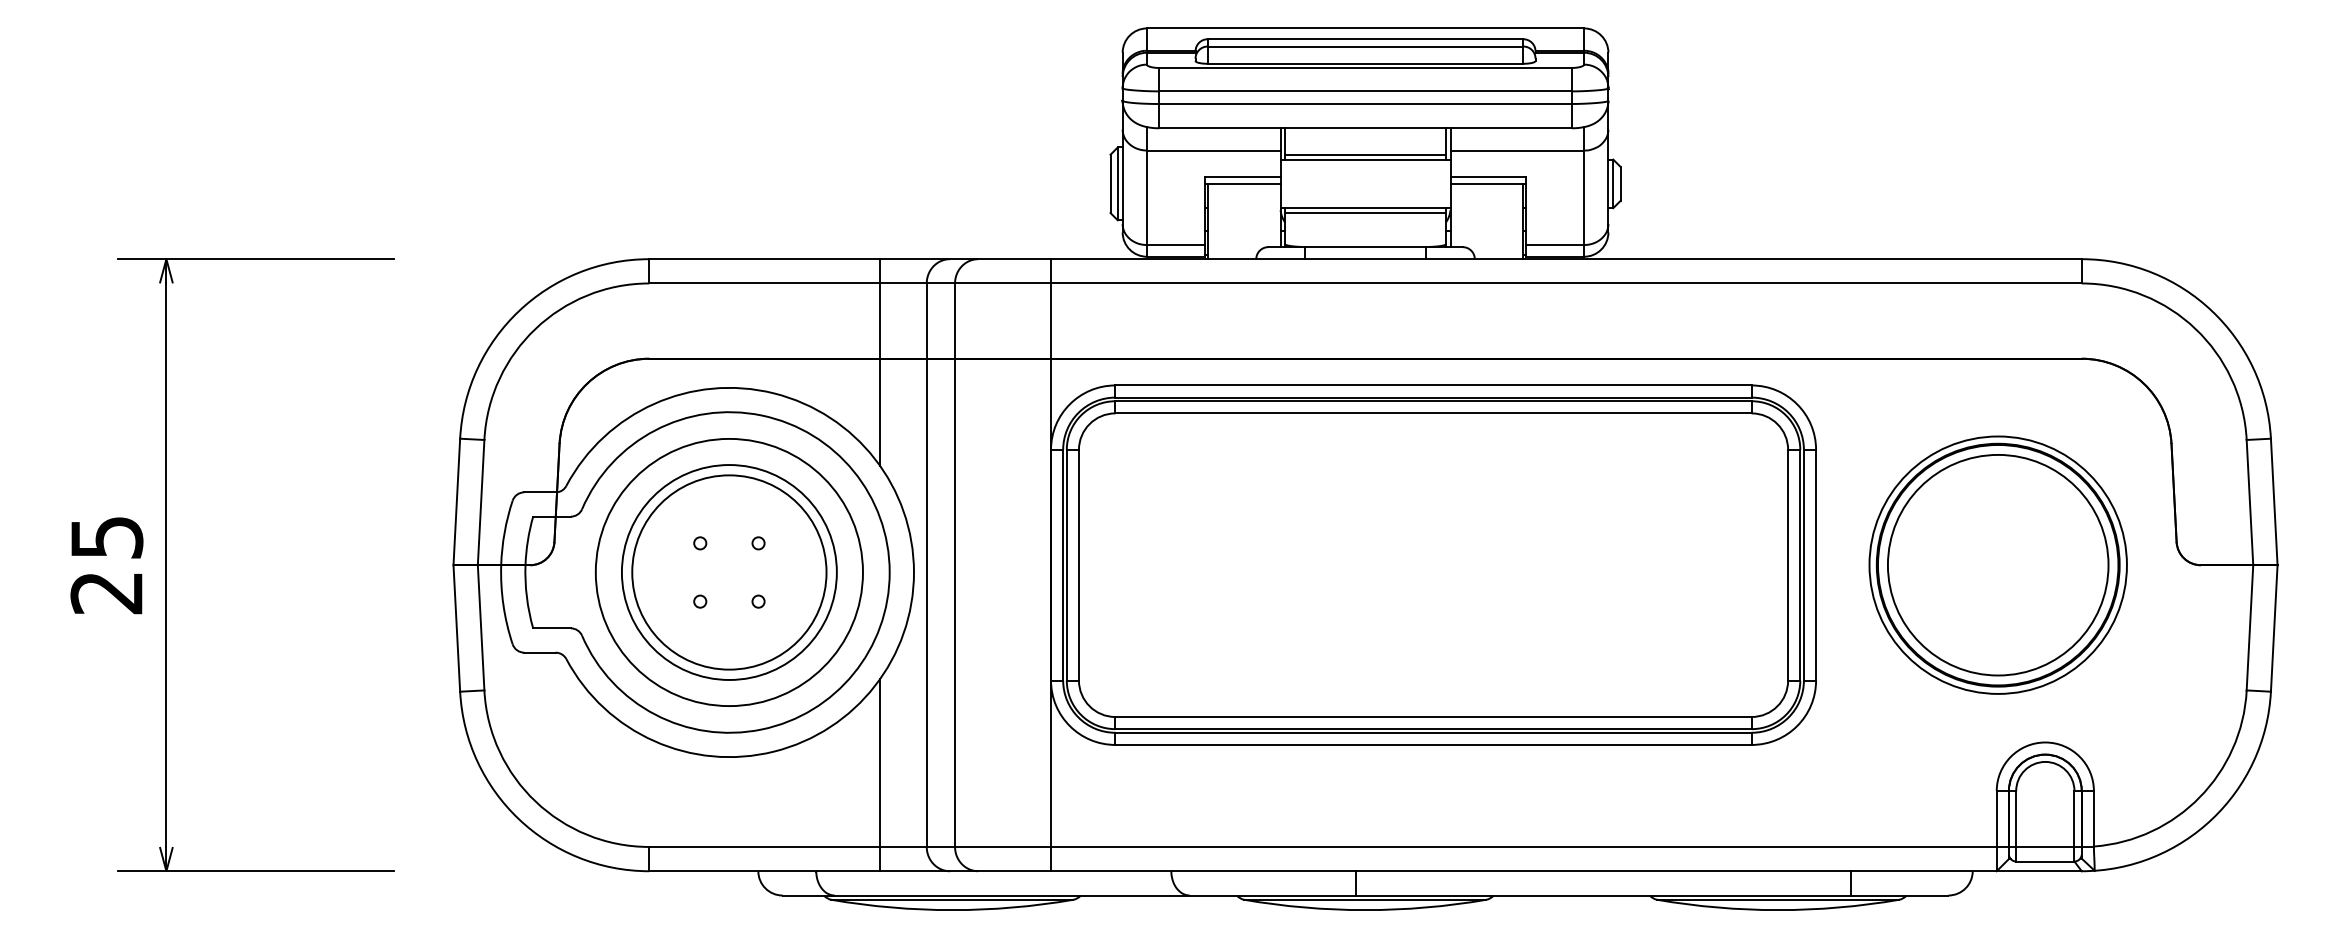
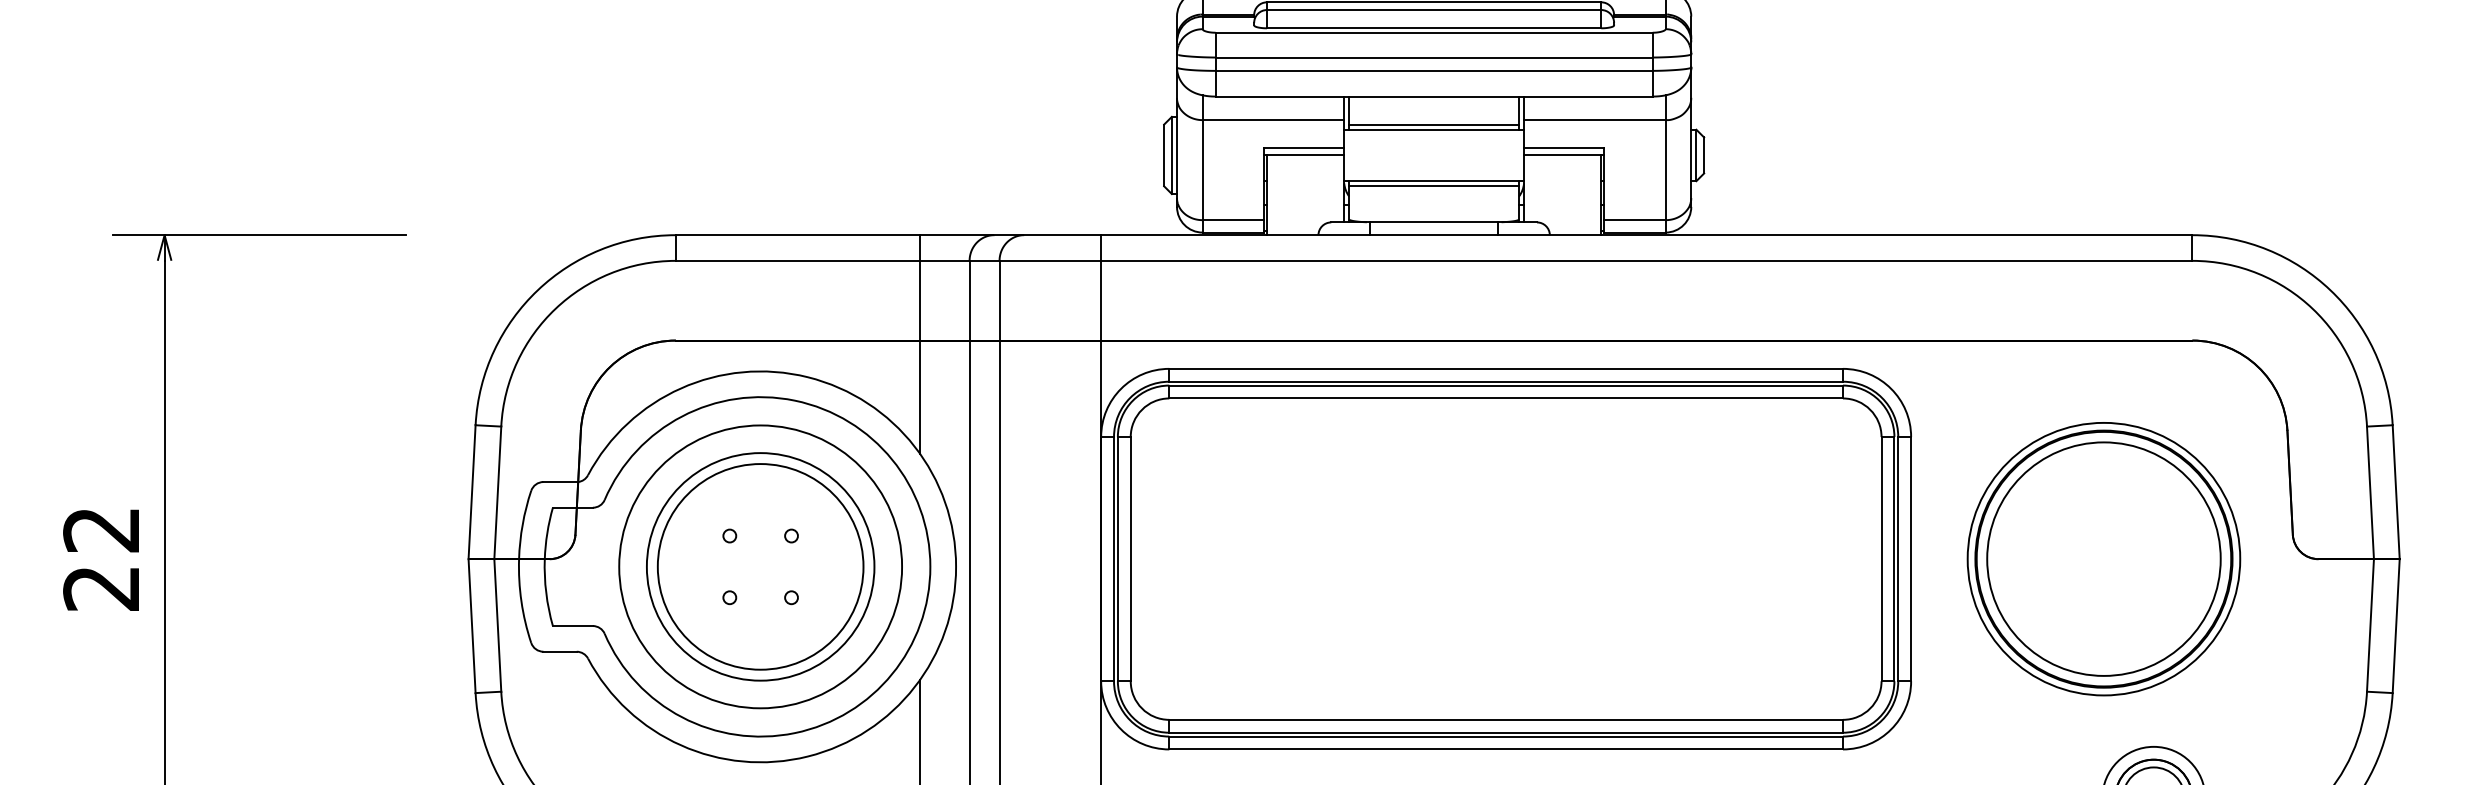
text: (106, 537) -> (101, 529), 25 -> 22

